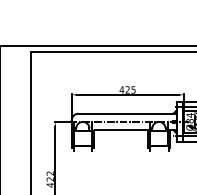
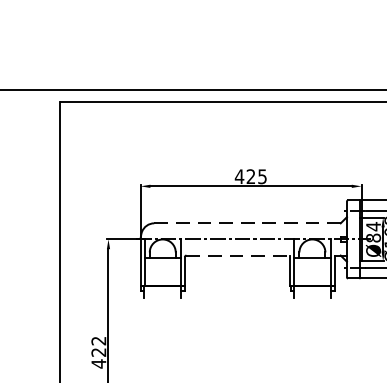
line: (128, 113) -> (252, 222), solid -> dashed
line: (121, 130) -> (238, 256), solid -> dashed

